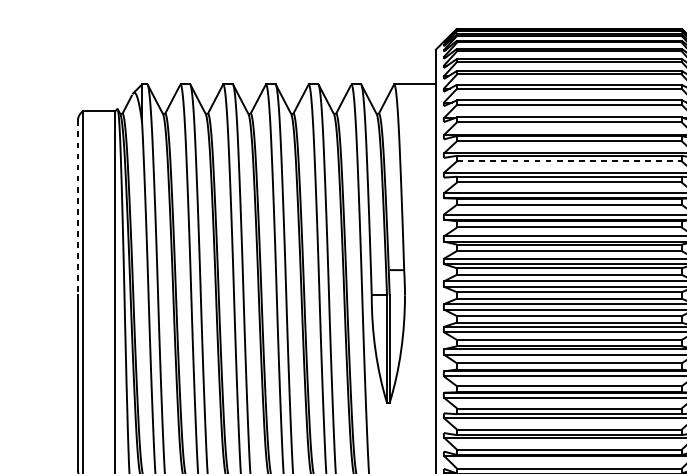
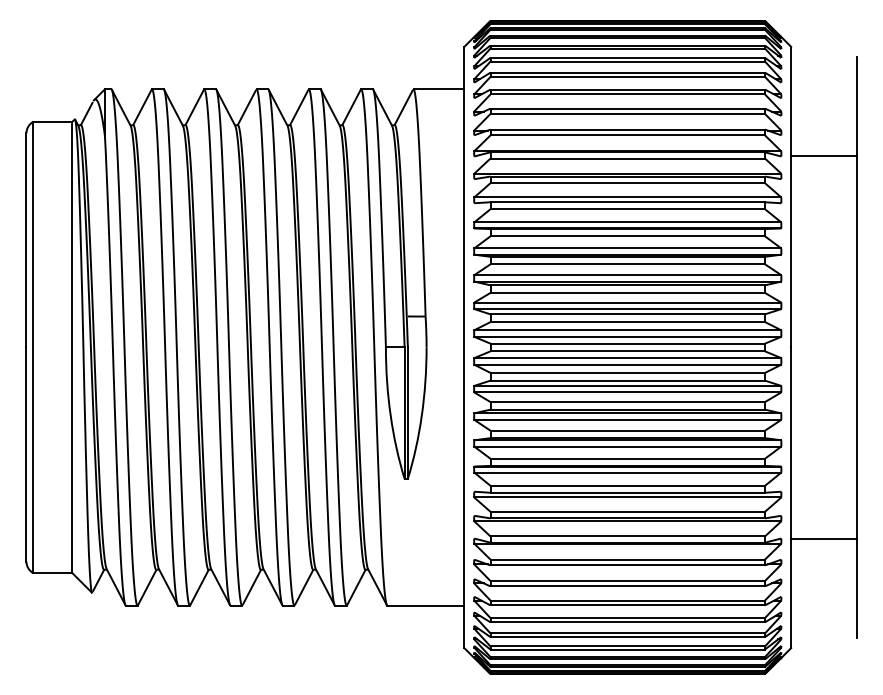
line: (570, 161) -> (628, 183), dashed -> solid
line: (77, 208) -> (26, 240), dashed -> solid

